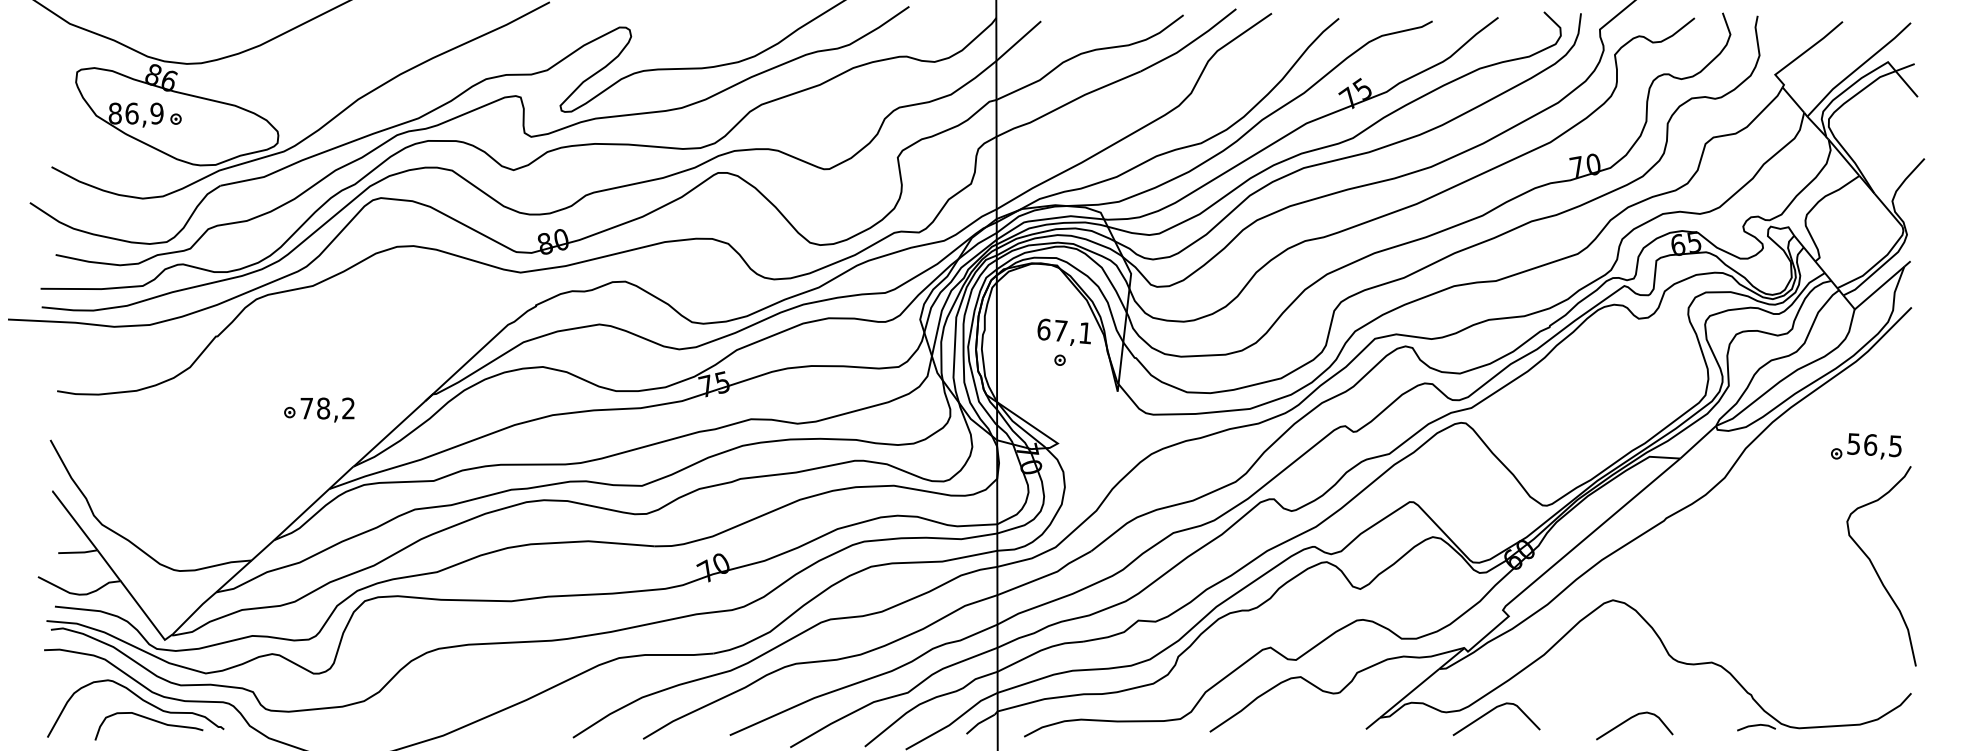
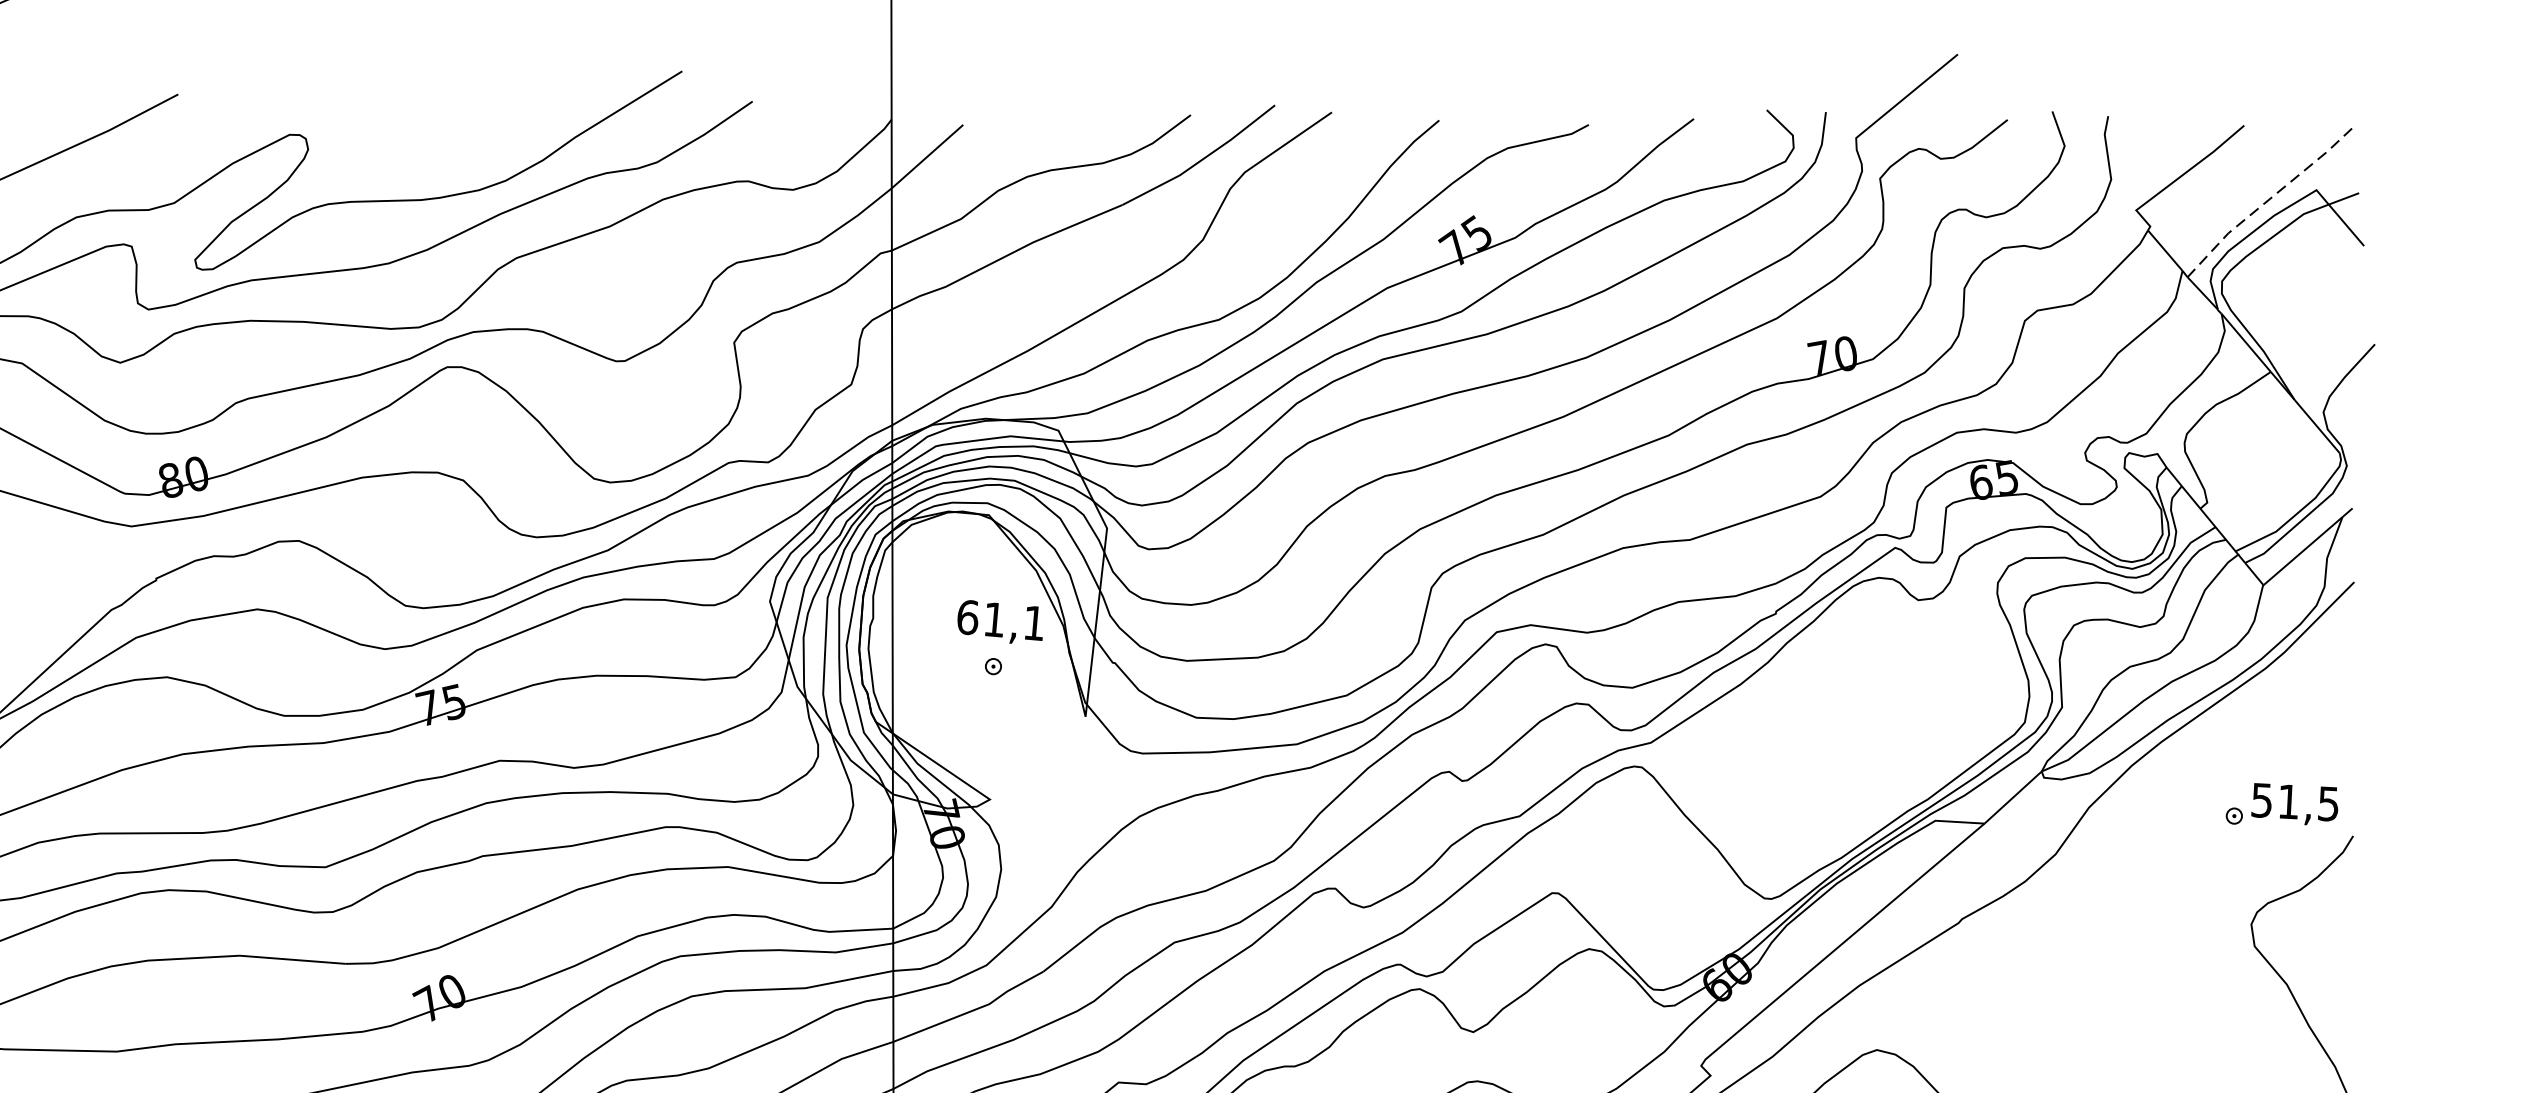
line: (1858, 68) -> (2269, 200), solid -> dashed
text: (1060, 330) -> (994, 618), 67,1 -> 61,1
text: (1870, 444) -> (2288, 801), 56,5 -> 51,5

